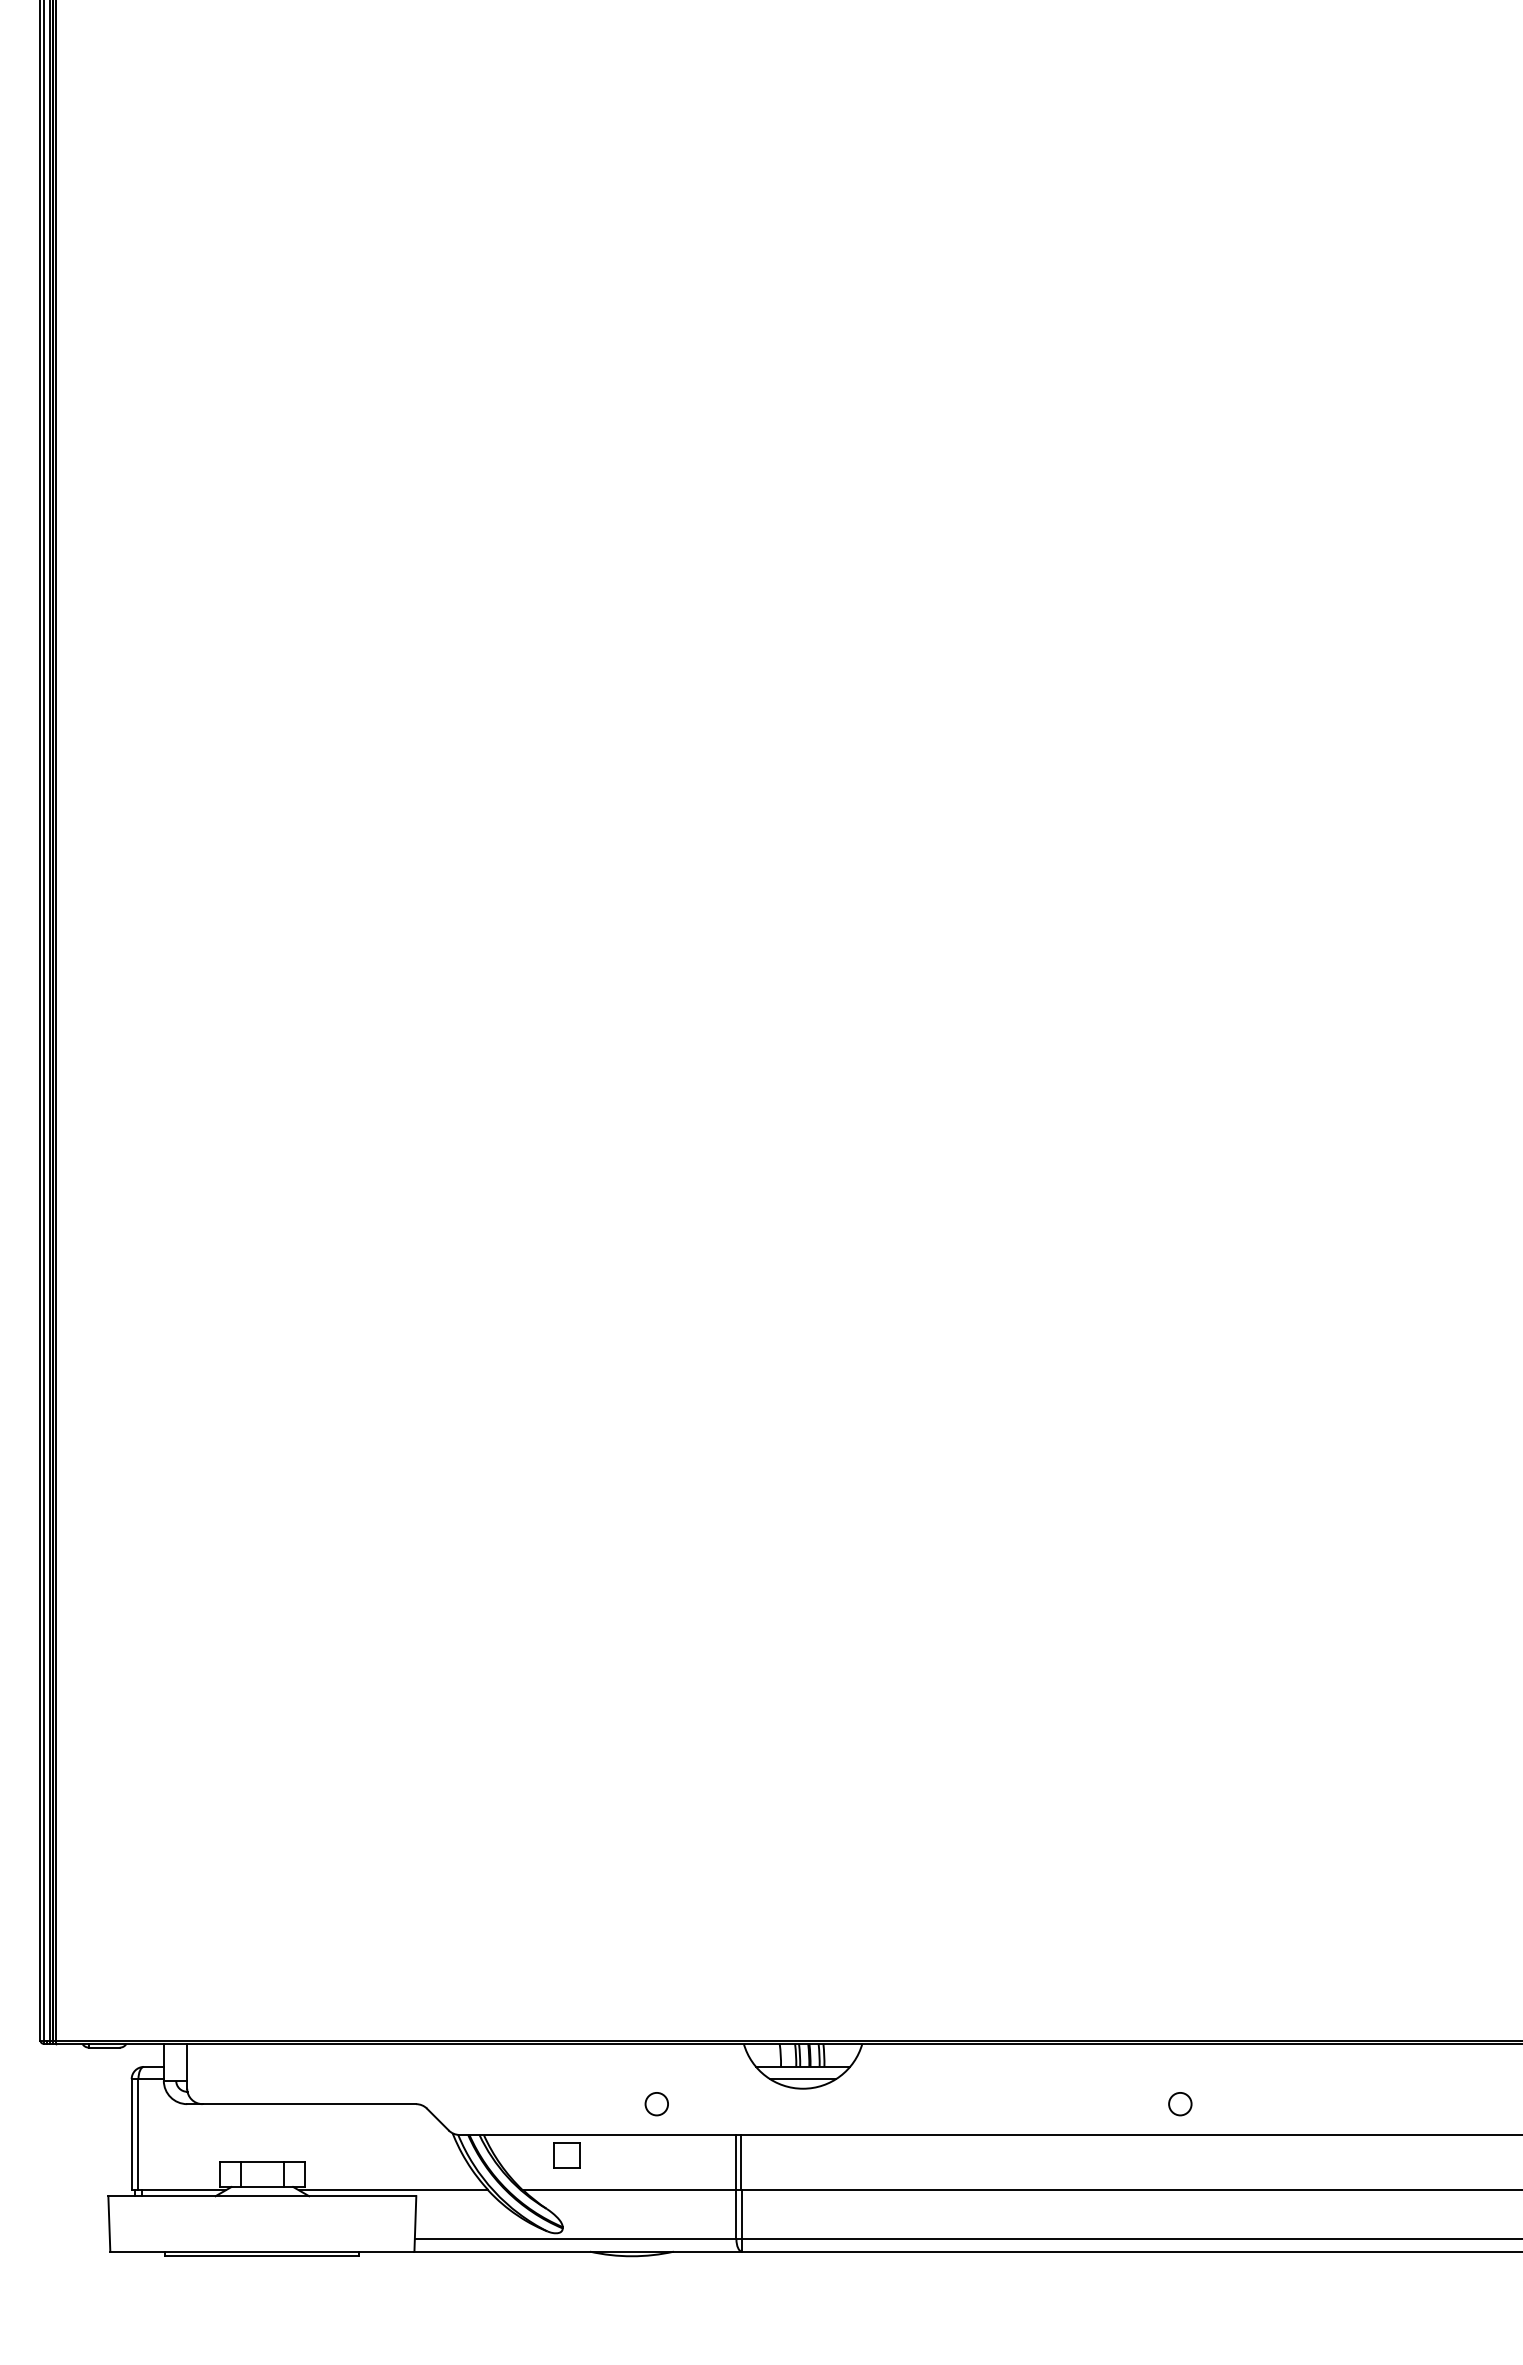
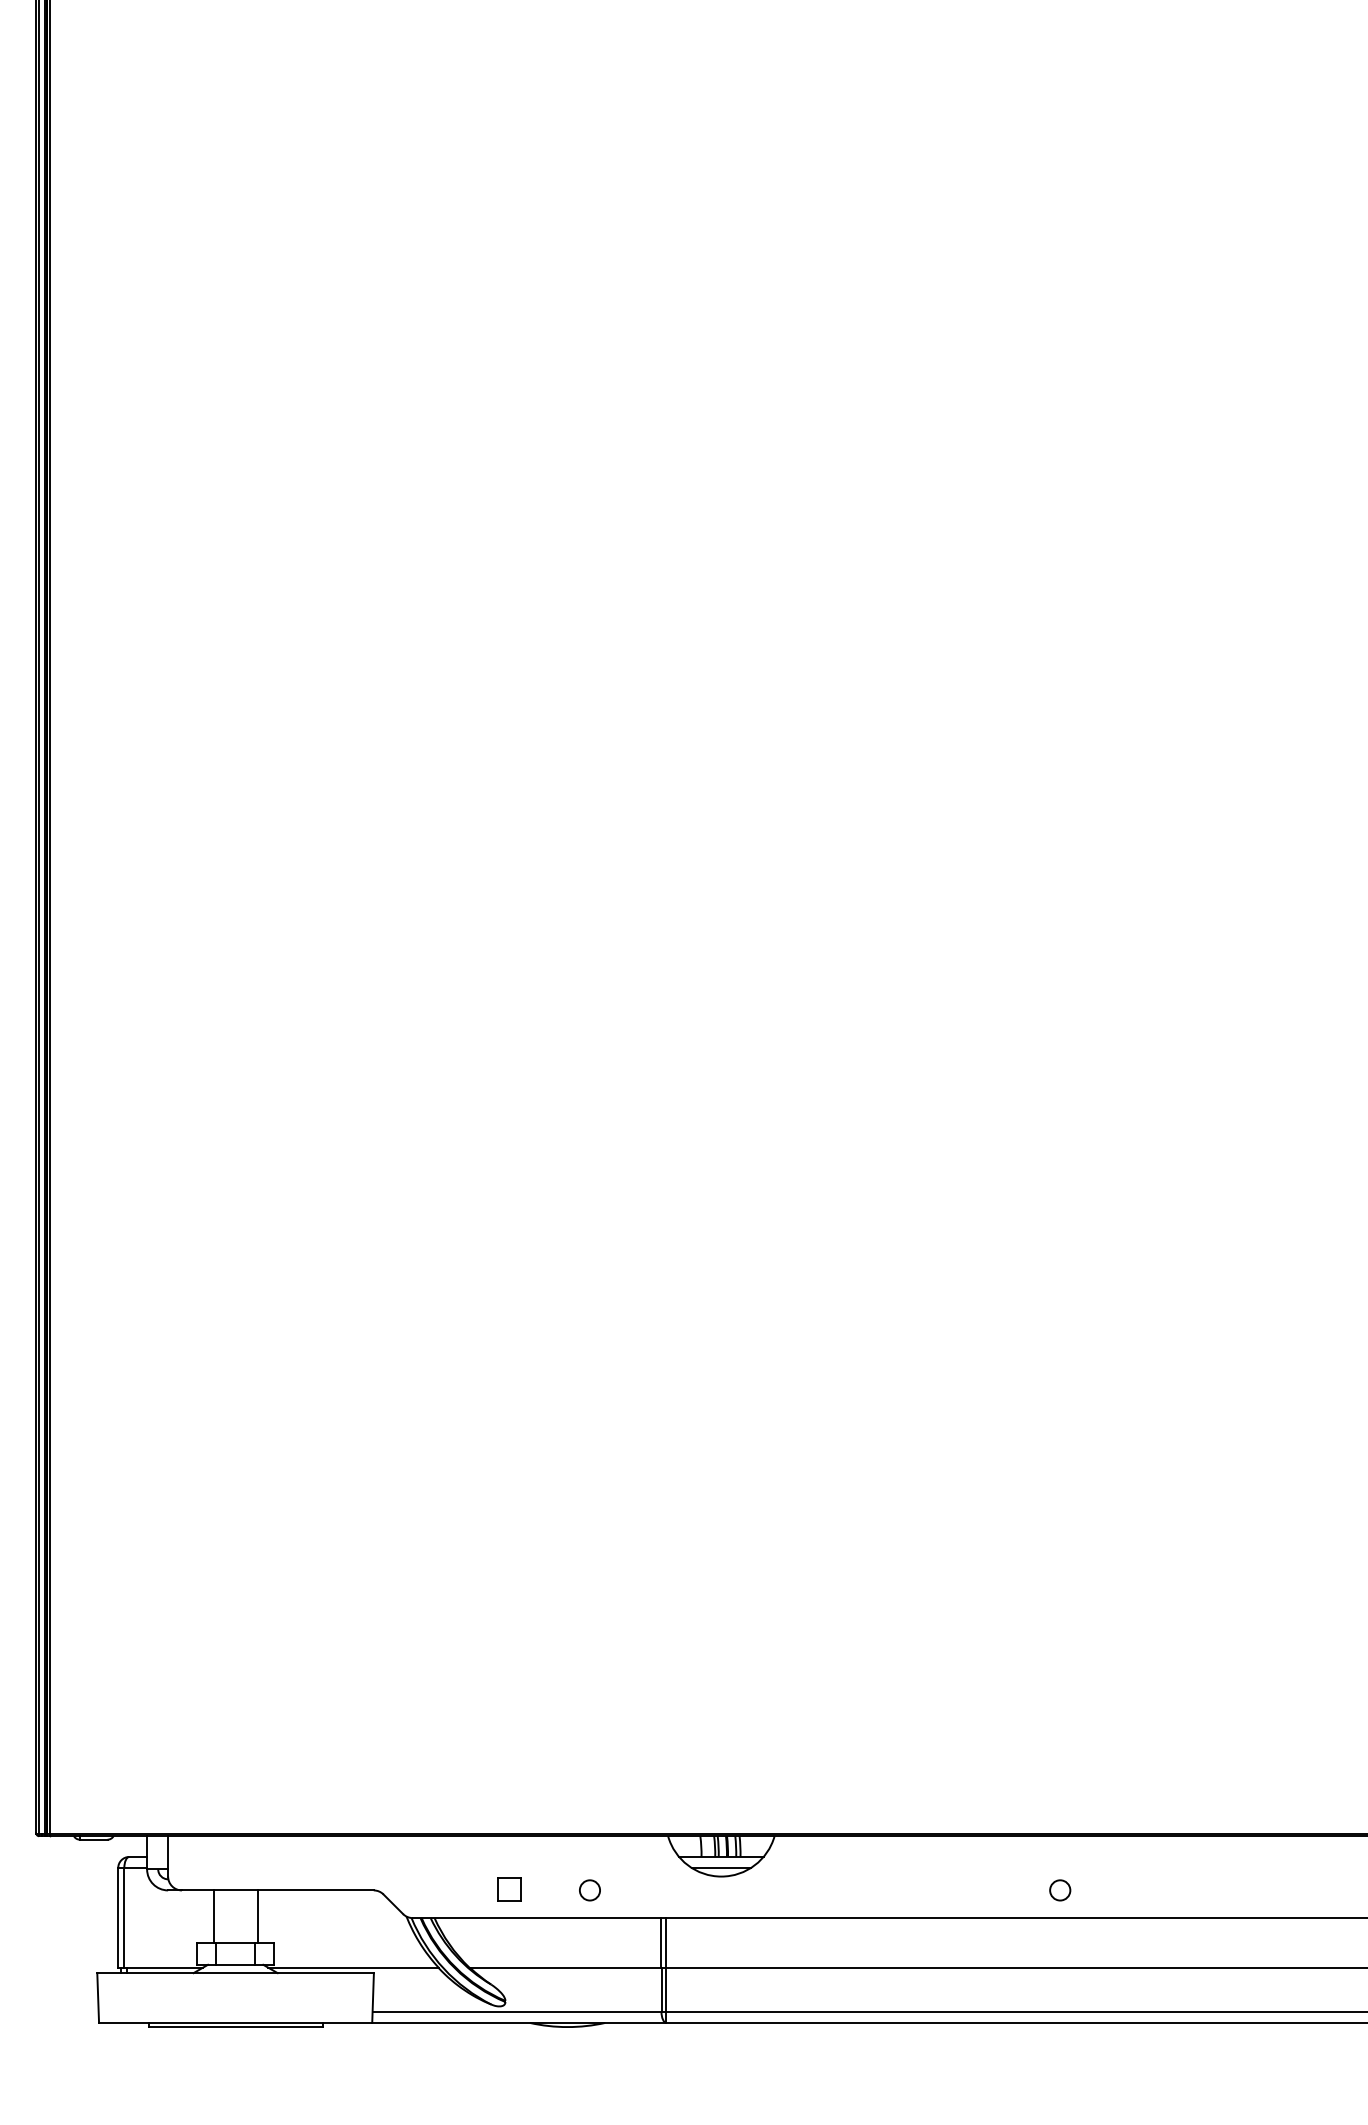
line: (237, 2133) -> (213, 1916), added
line: (287, 2133) -> (258, 1916), added
part: (566, 2155) -> (508, 1888), moved

